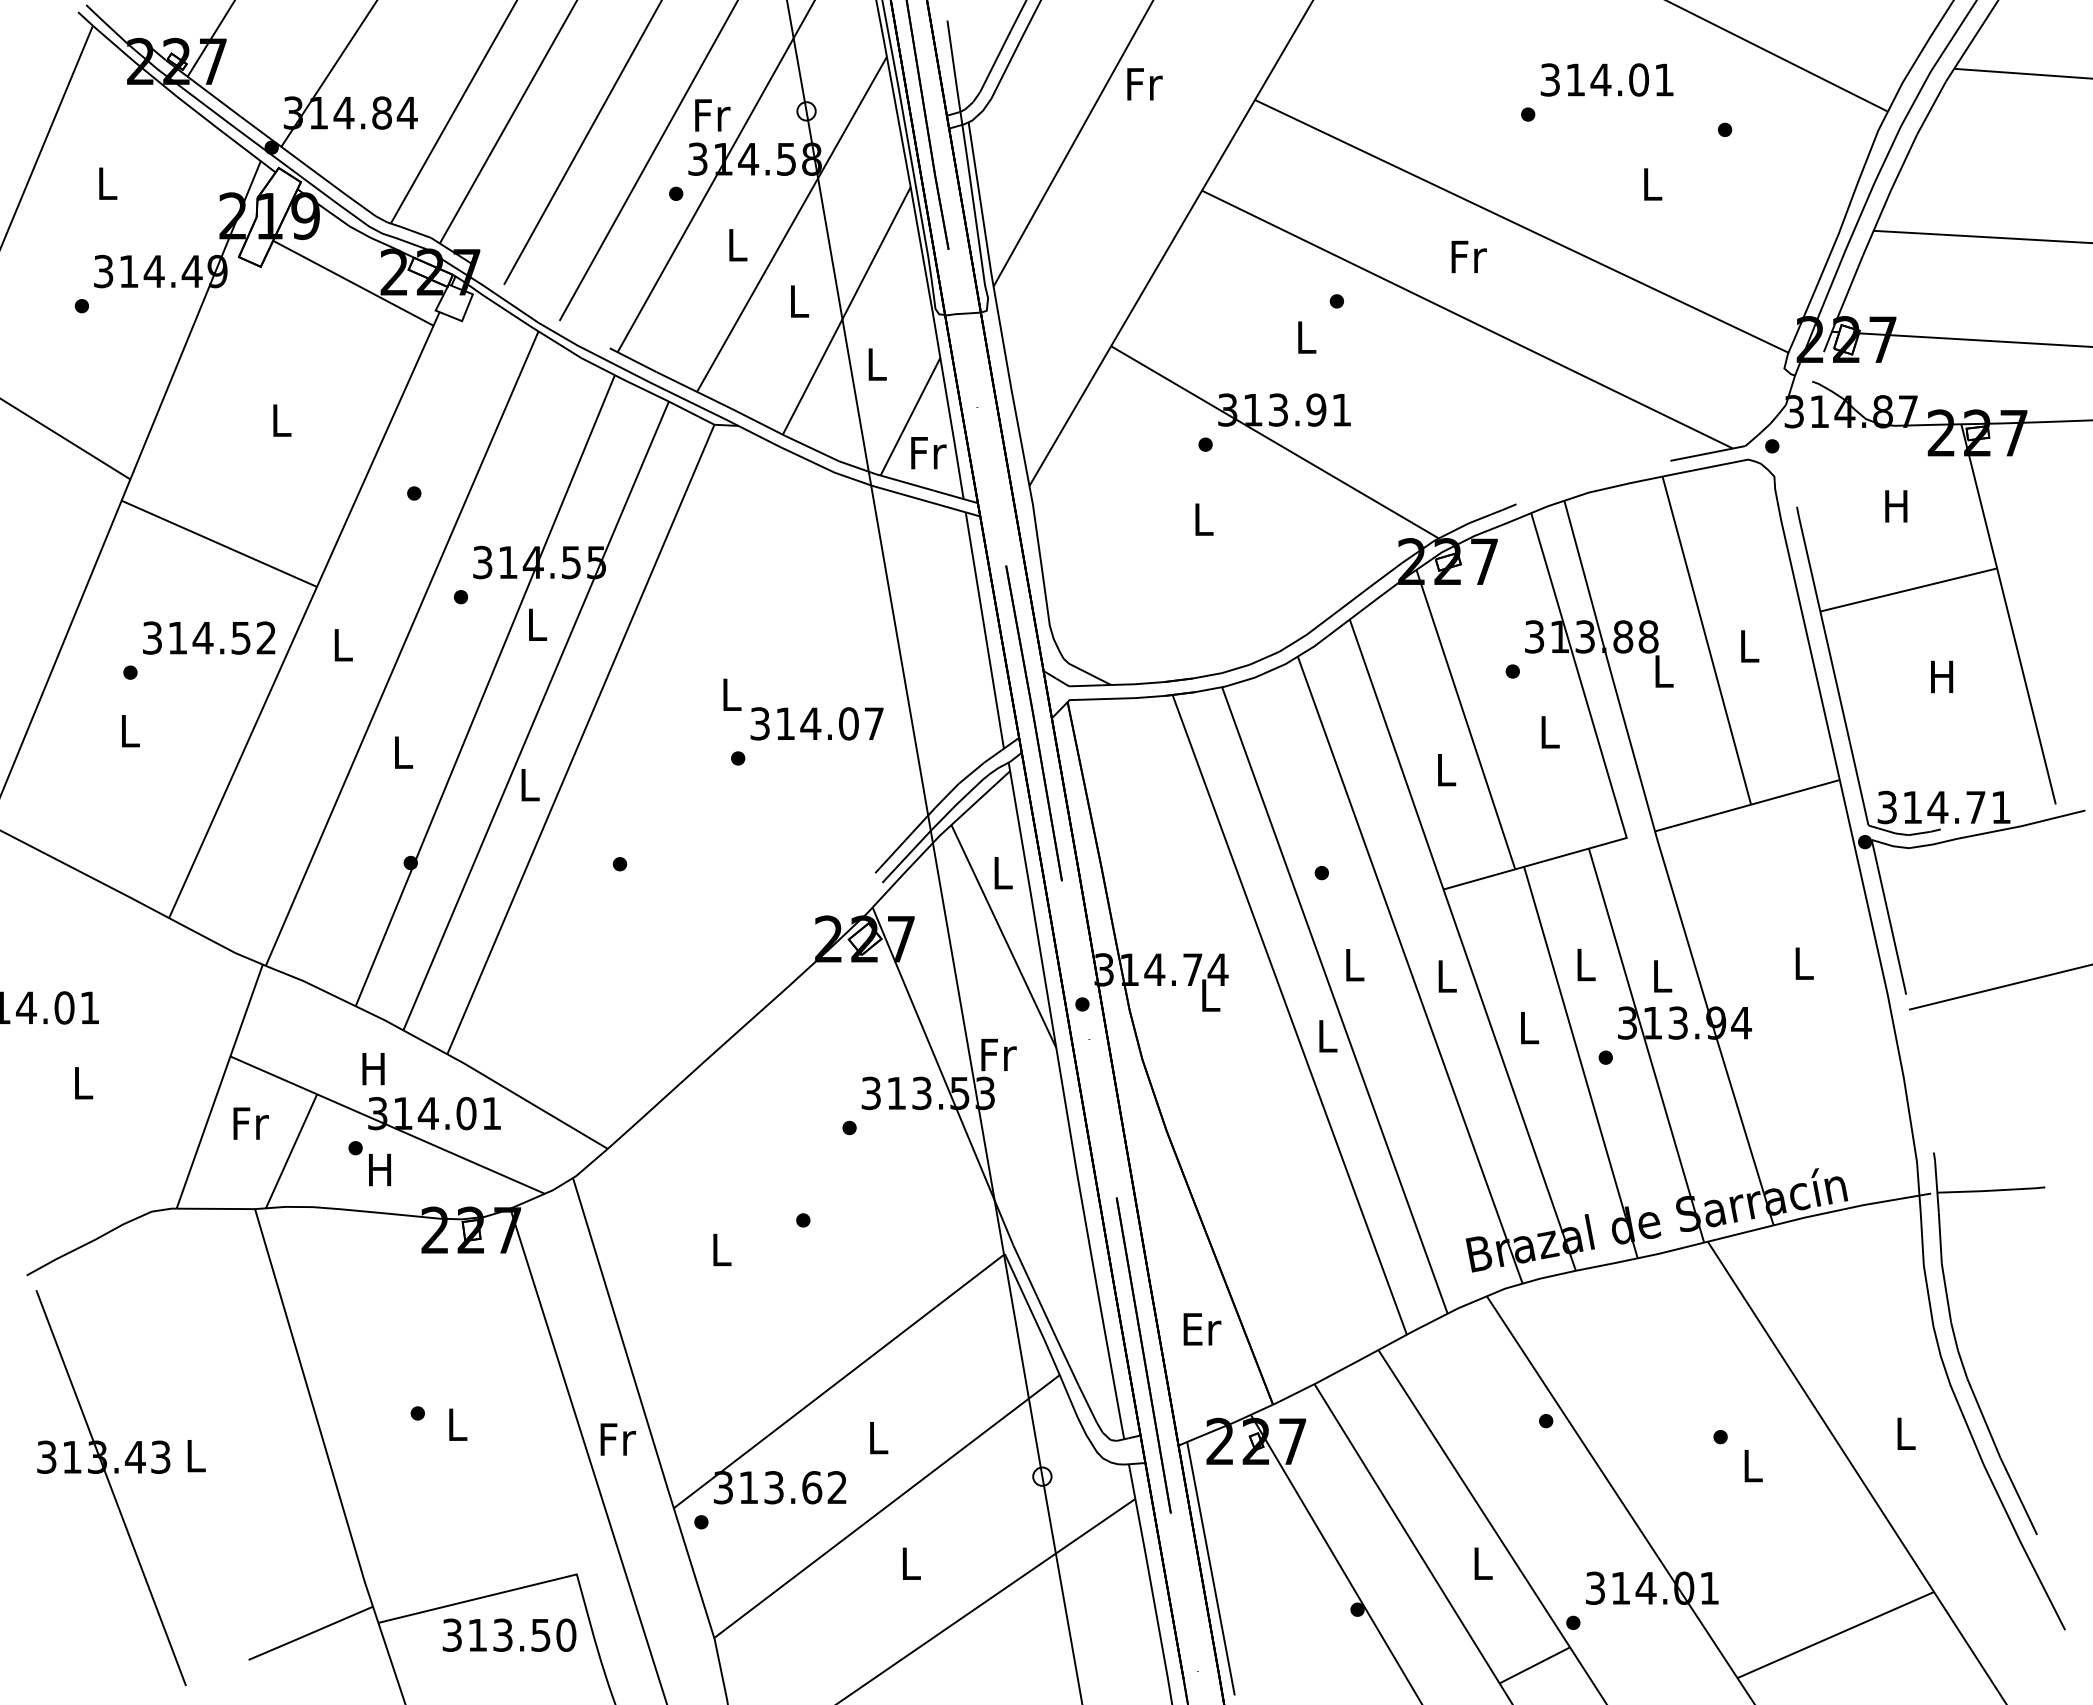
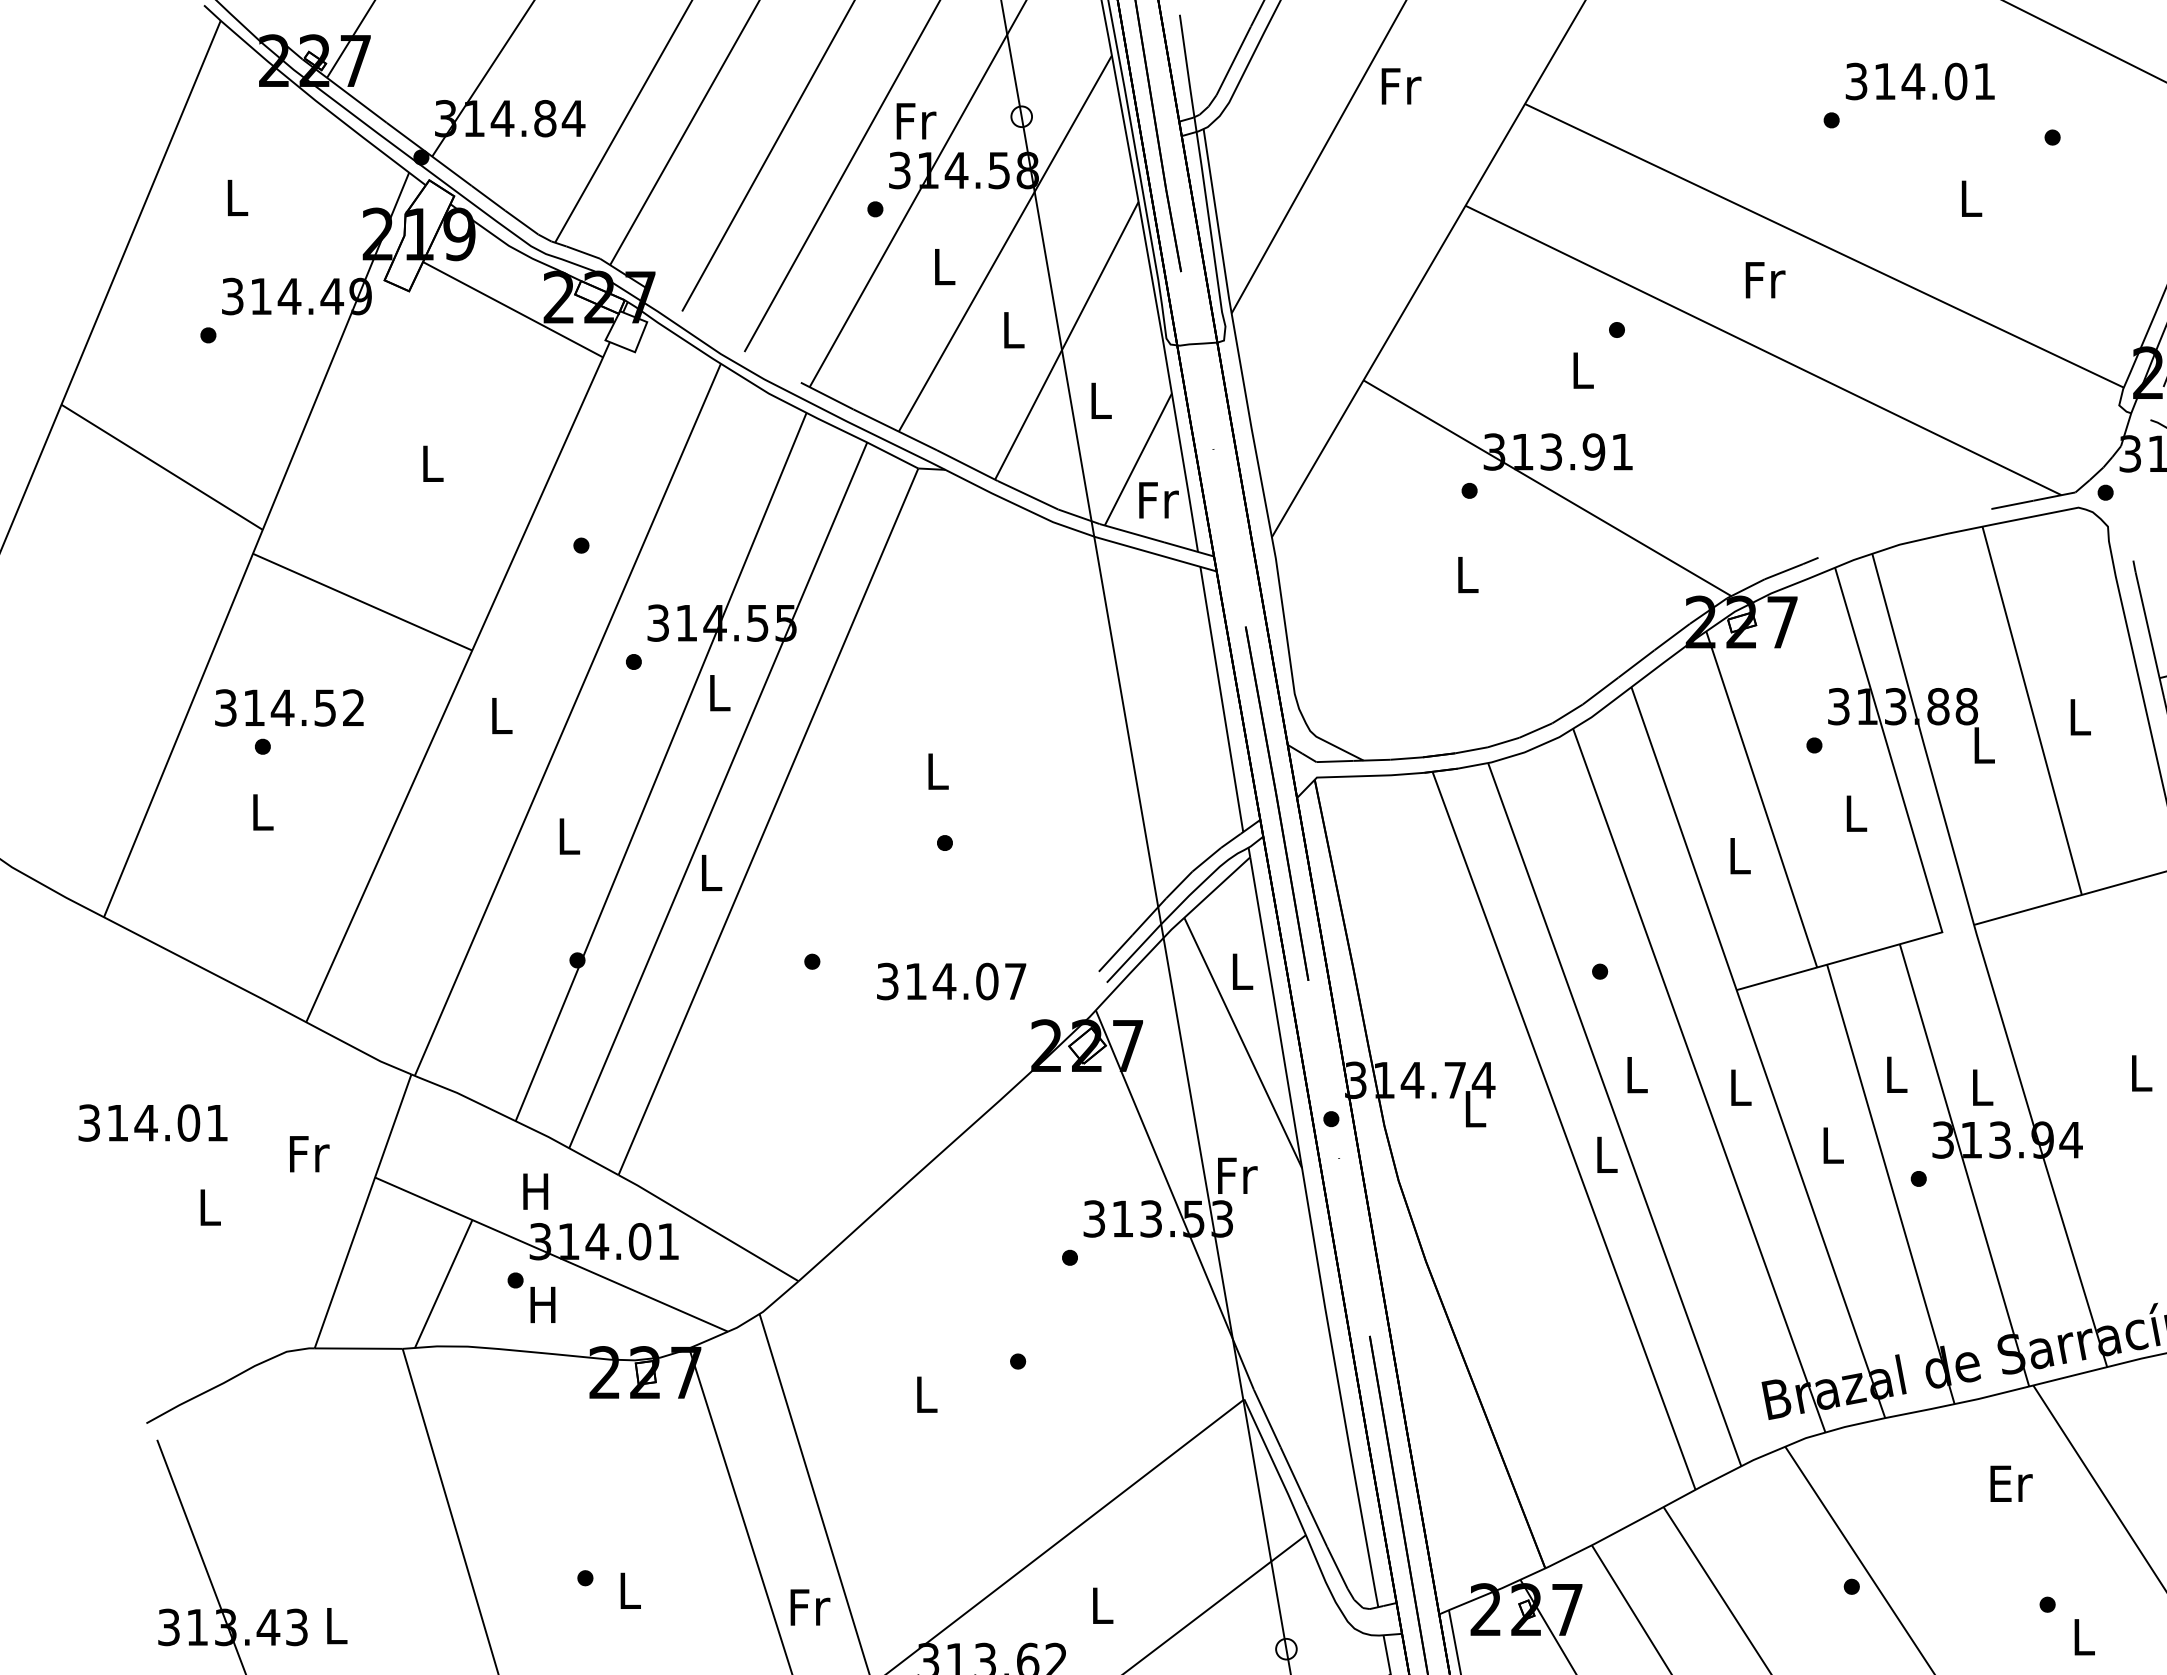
text: (209, 637) -> (289, 707), moved
text: (816, 723) -> (950, 981), moved
text: (250, 1123) -> (308, 1154), moved
text: (1202, 1329) -> (2011, 1483), moved

